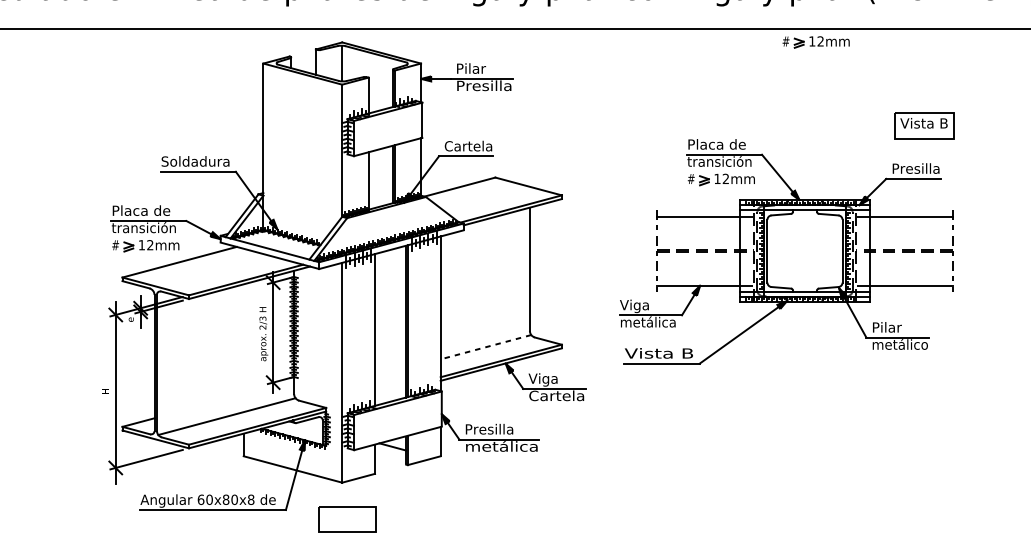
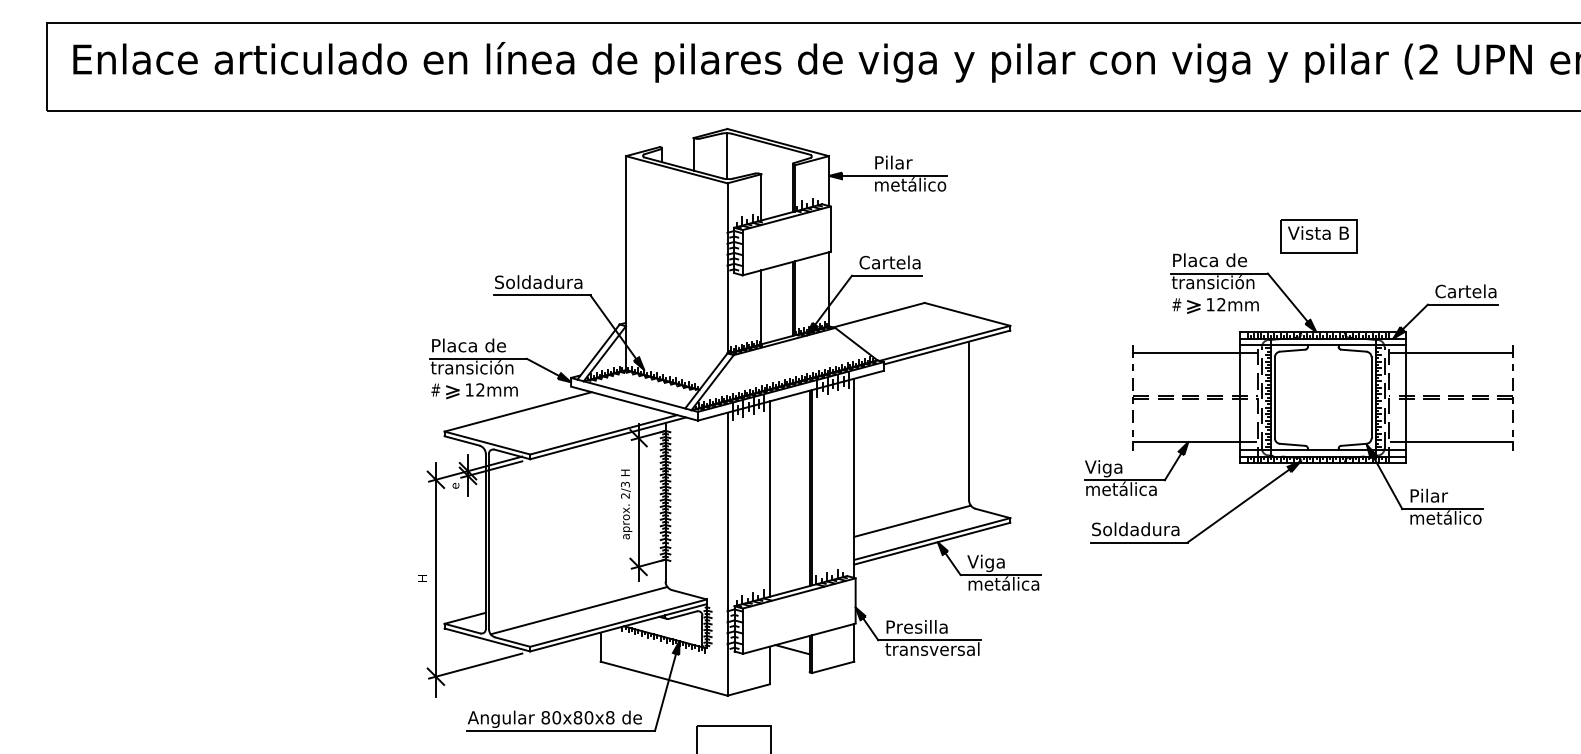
part: (816, 42) -> (1337, 128), removed
text: (484, 85) -> (910, 184), Presilla -> metálico
part: (924, 125) -> (1318, 236), moved
text: (910, 168) -> (1458, 291), Presilla -> Cartela
line: (485, 347) -> (912, 521), dashed -> solid
text: (659, 353) -> (1135, 529), Vista B -> Soldadura
text: (556, 395) -> (1003, 583), Cartela -> metálica
text: (501, 446) -> (932, 648), metálica -> transversal
text: (200, 499) -> (545, 717), 60x80x8 -> 80x80x8

